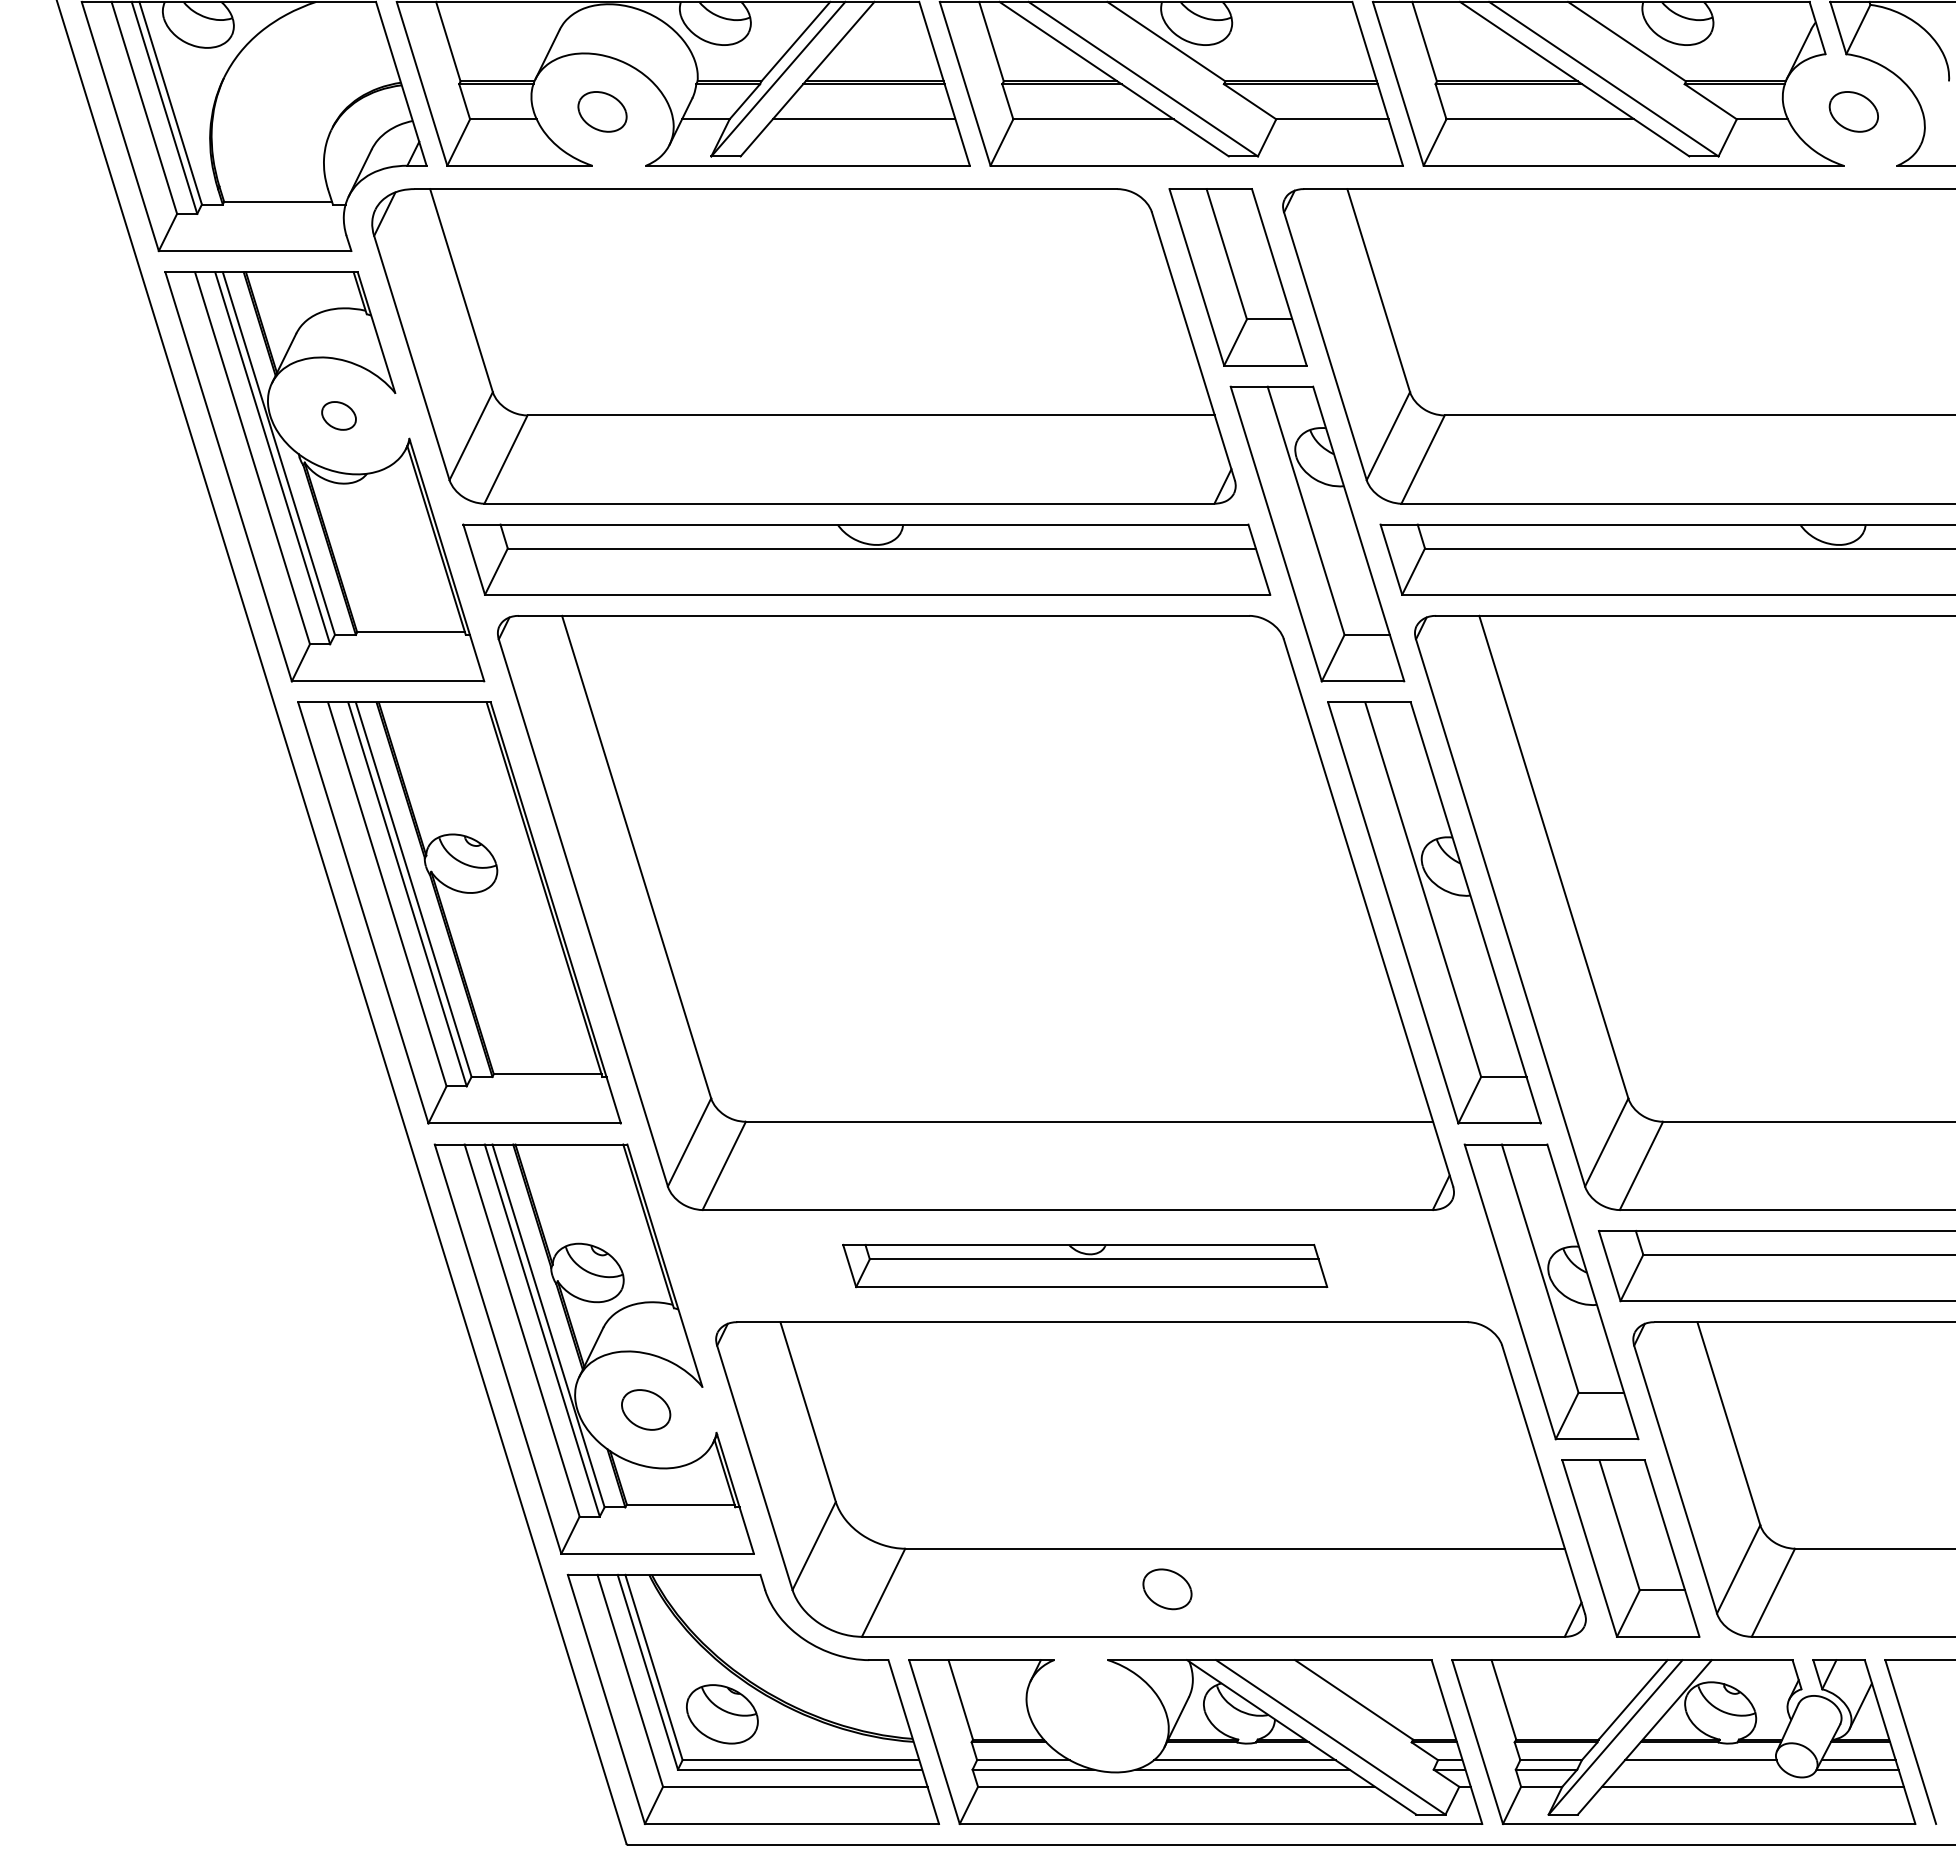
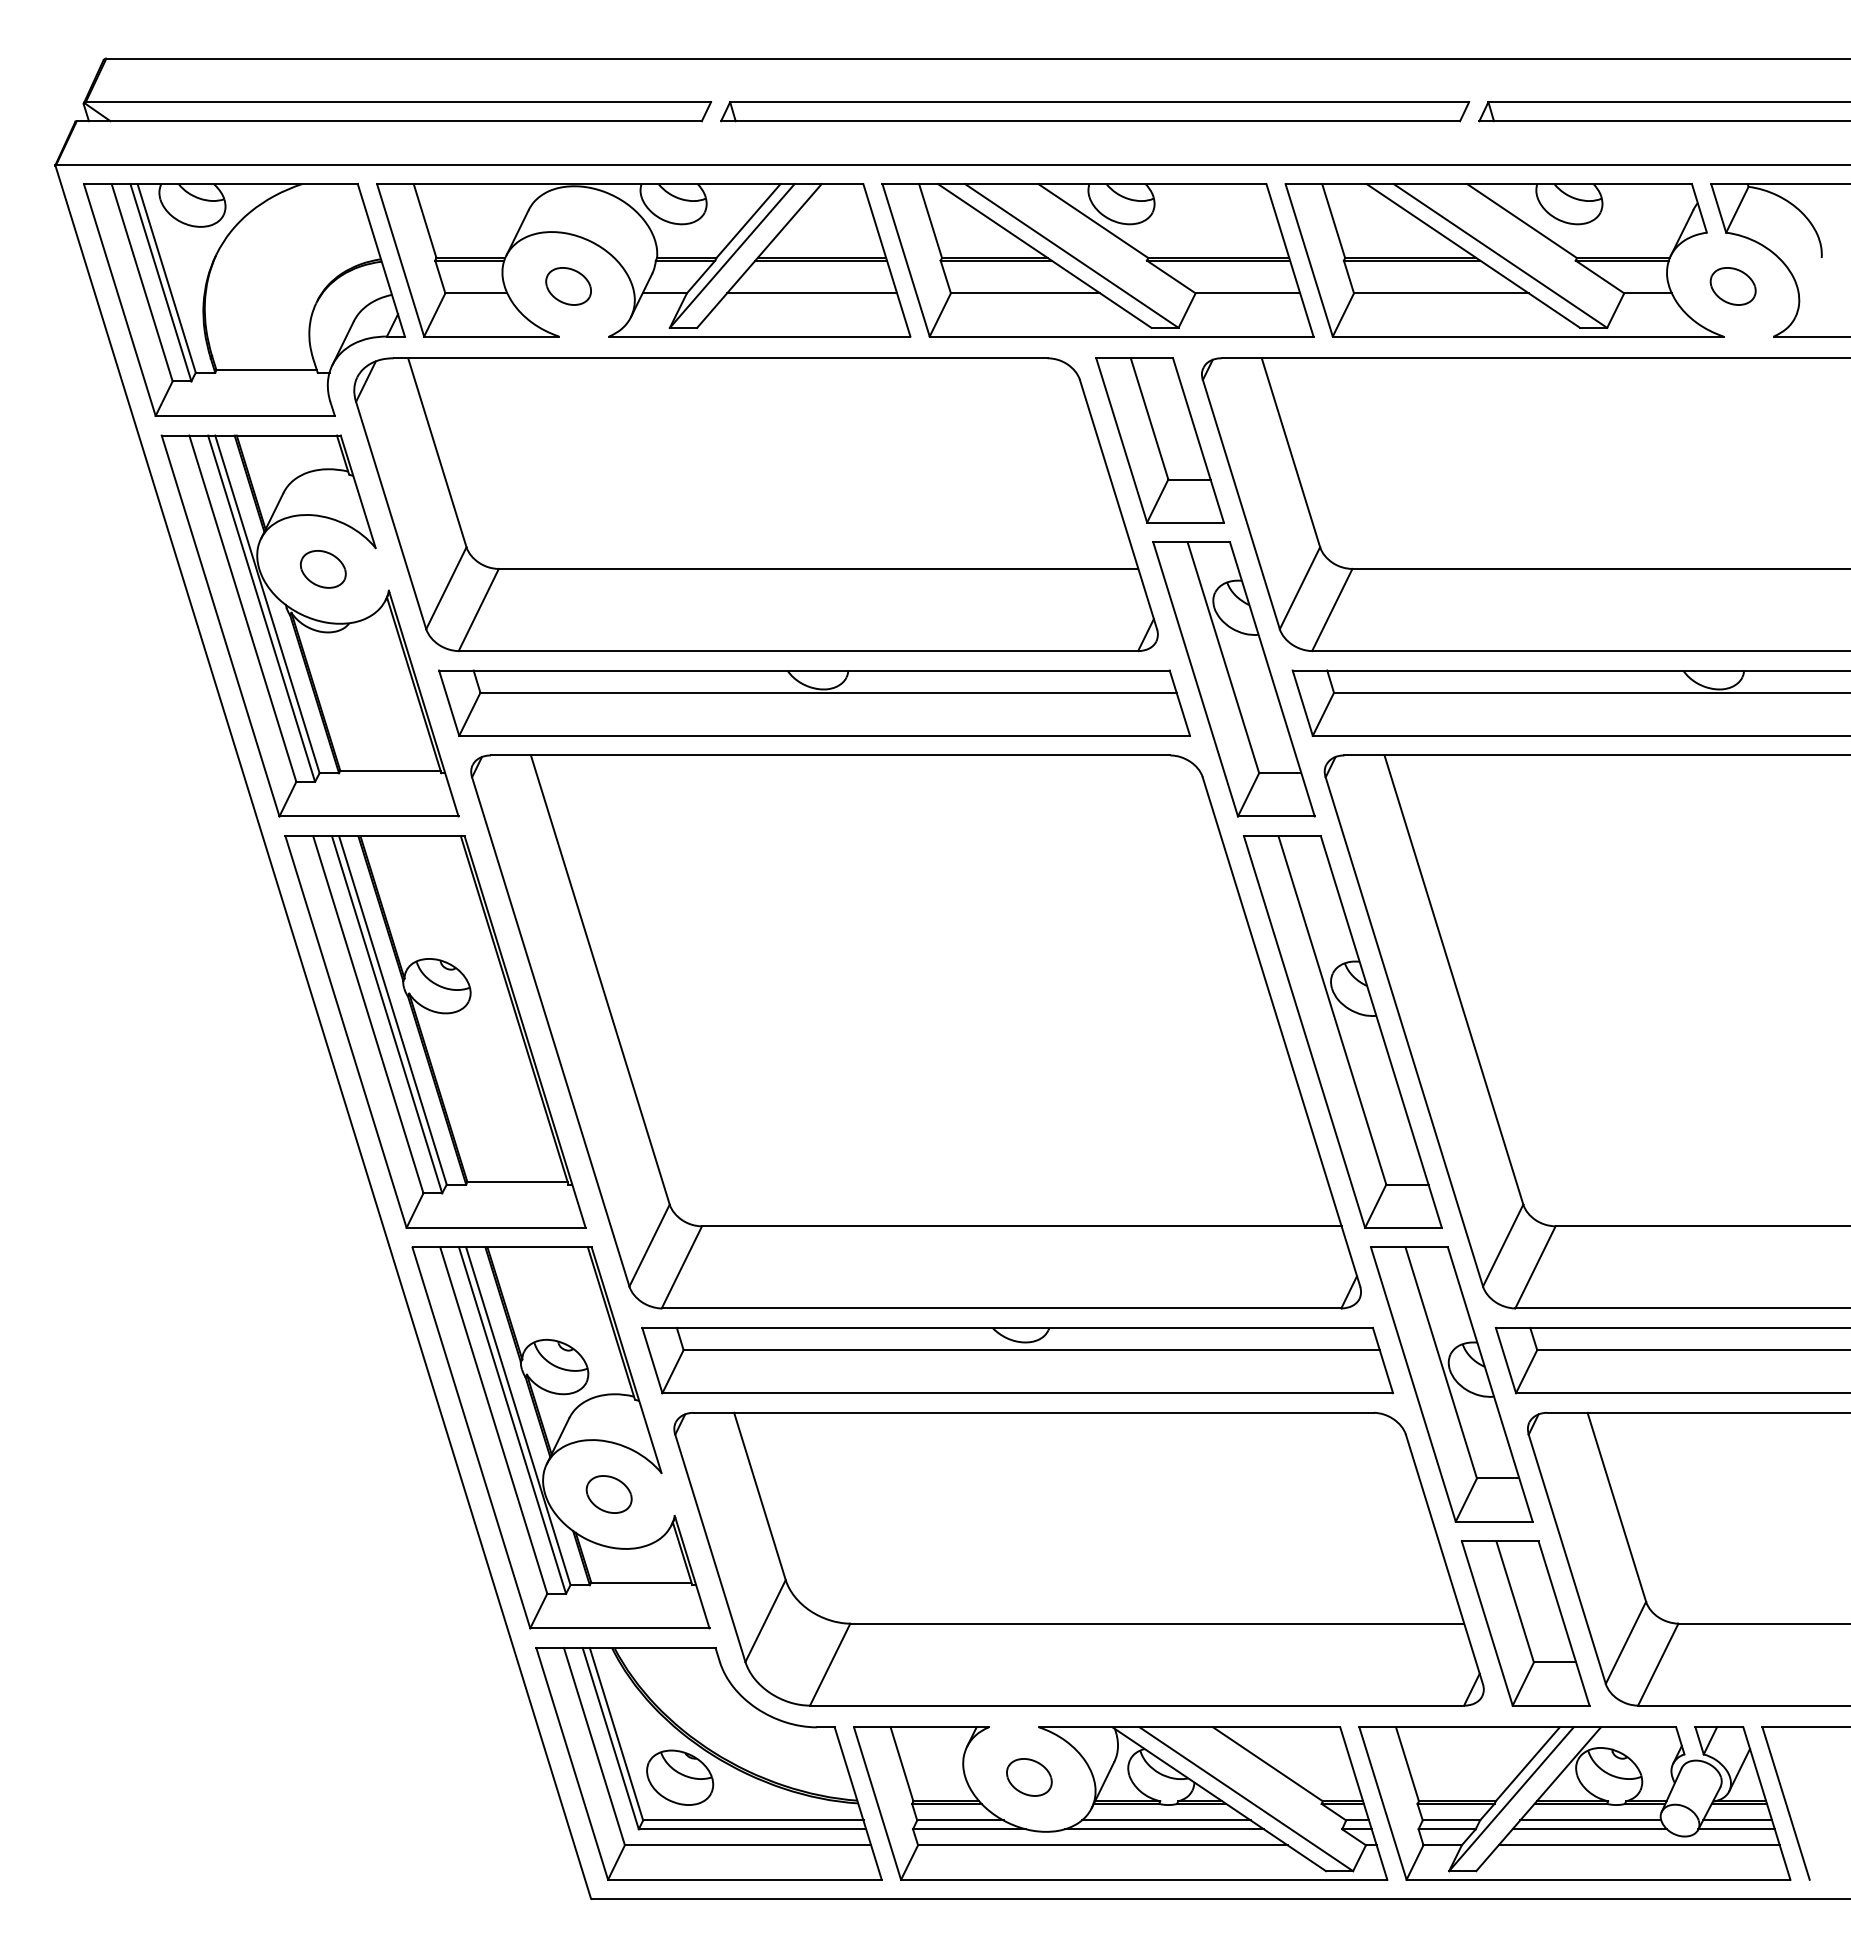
part: (339, 416) -> (323, 569), size x1.43
part: (1084, 1265) -> (1017, 1360), size x1.67
part: (1167, 1589) -> (1029, 1777), moved
line: (1699, 1769) -> (1589, 1829), added

